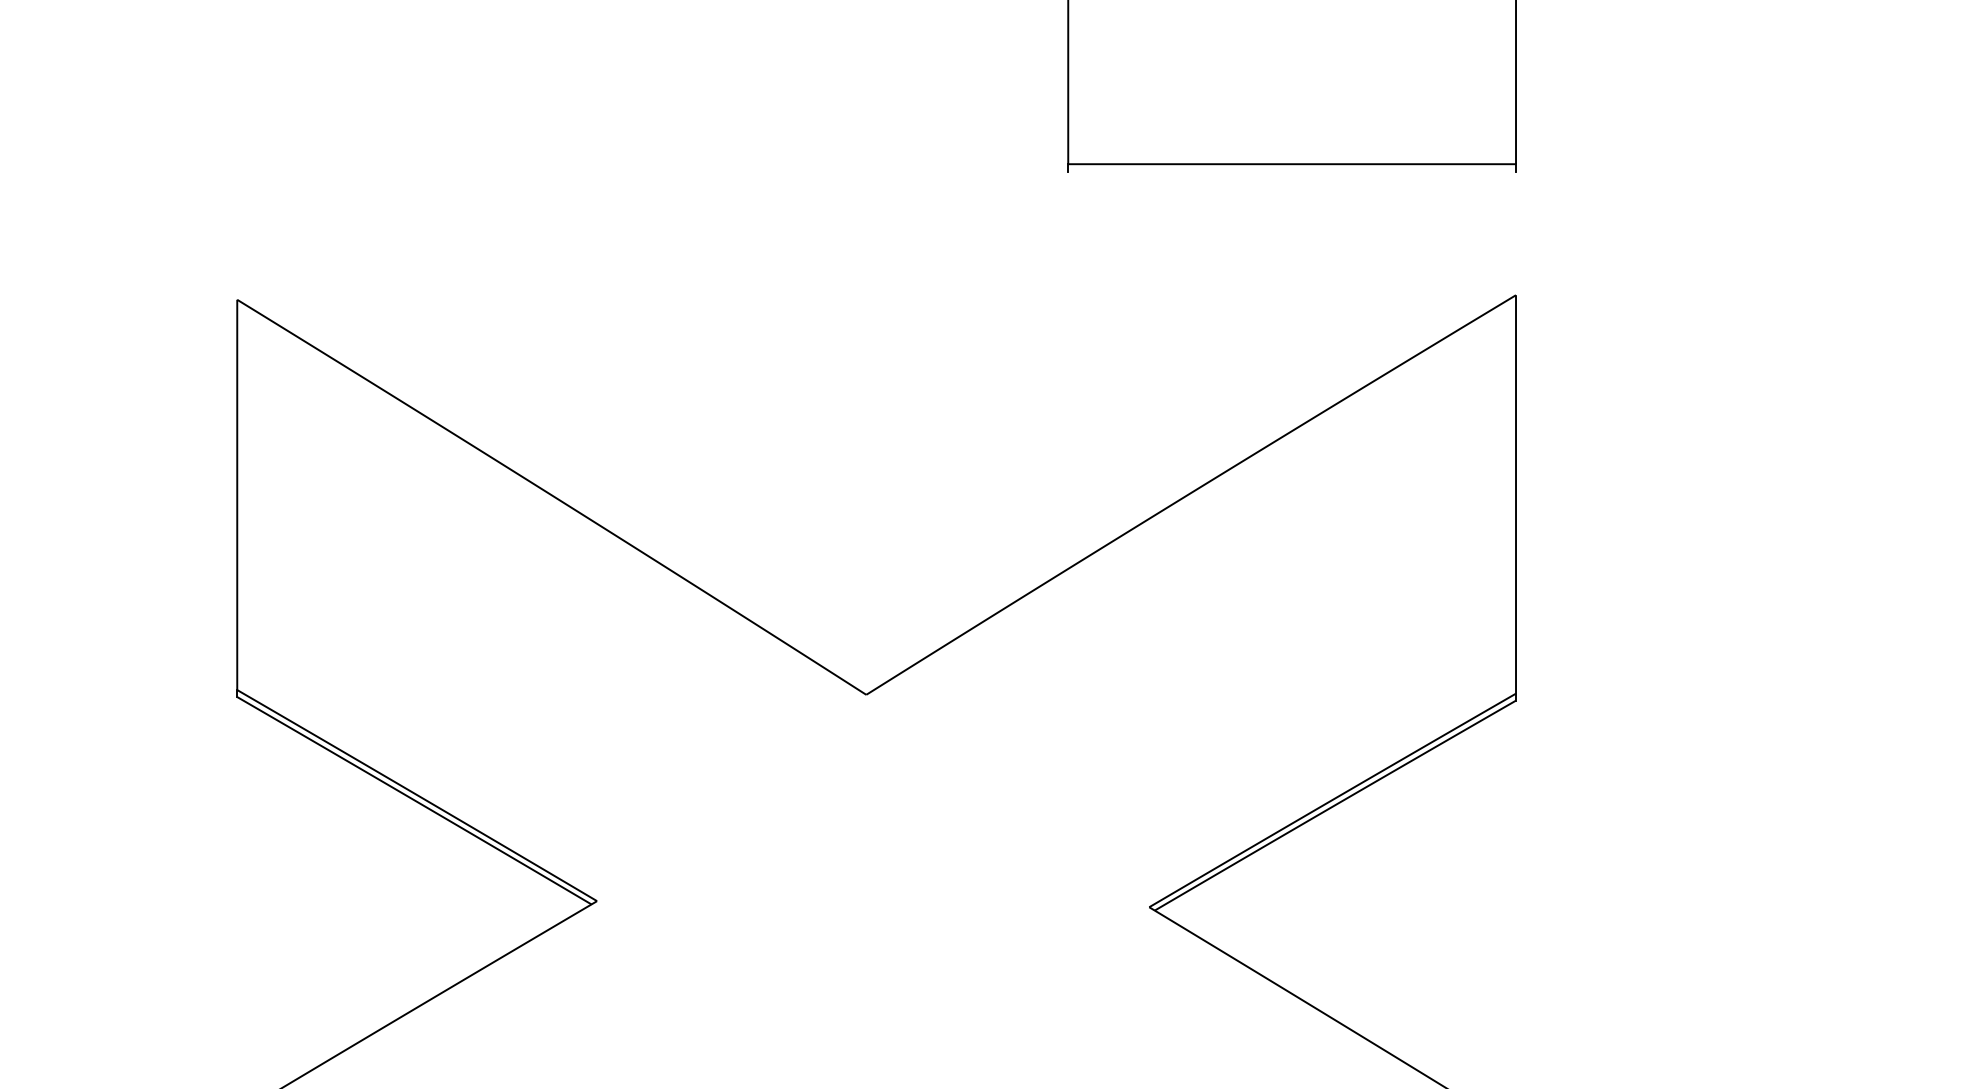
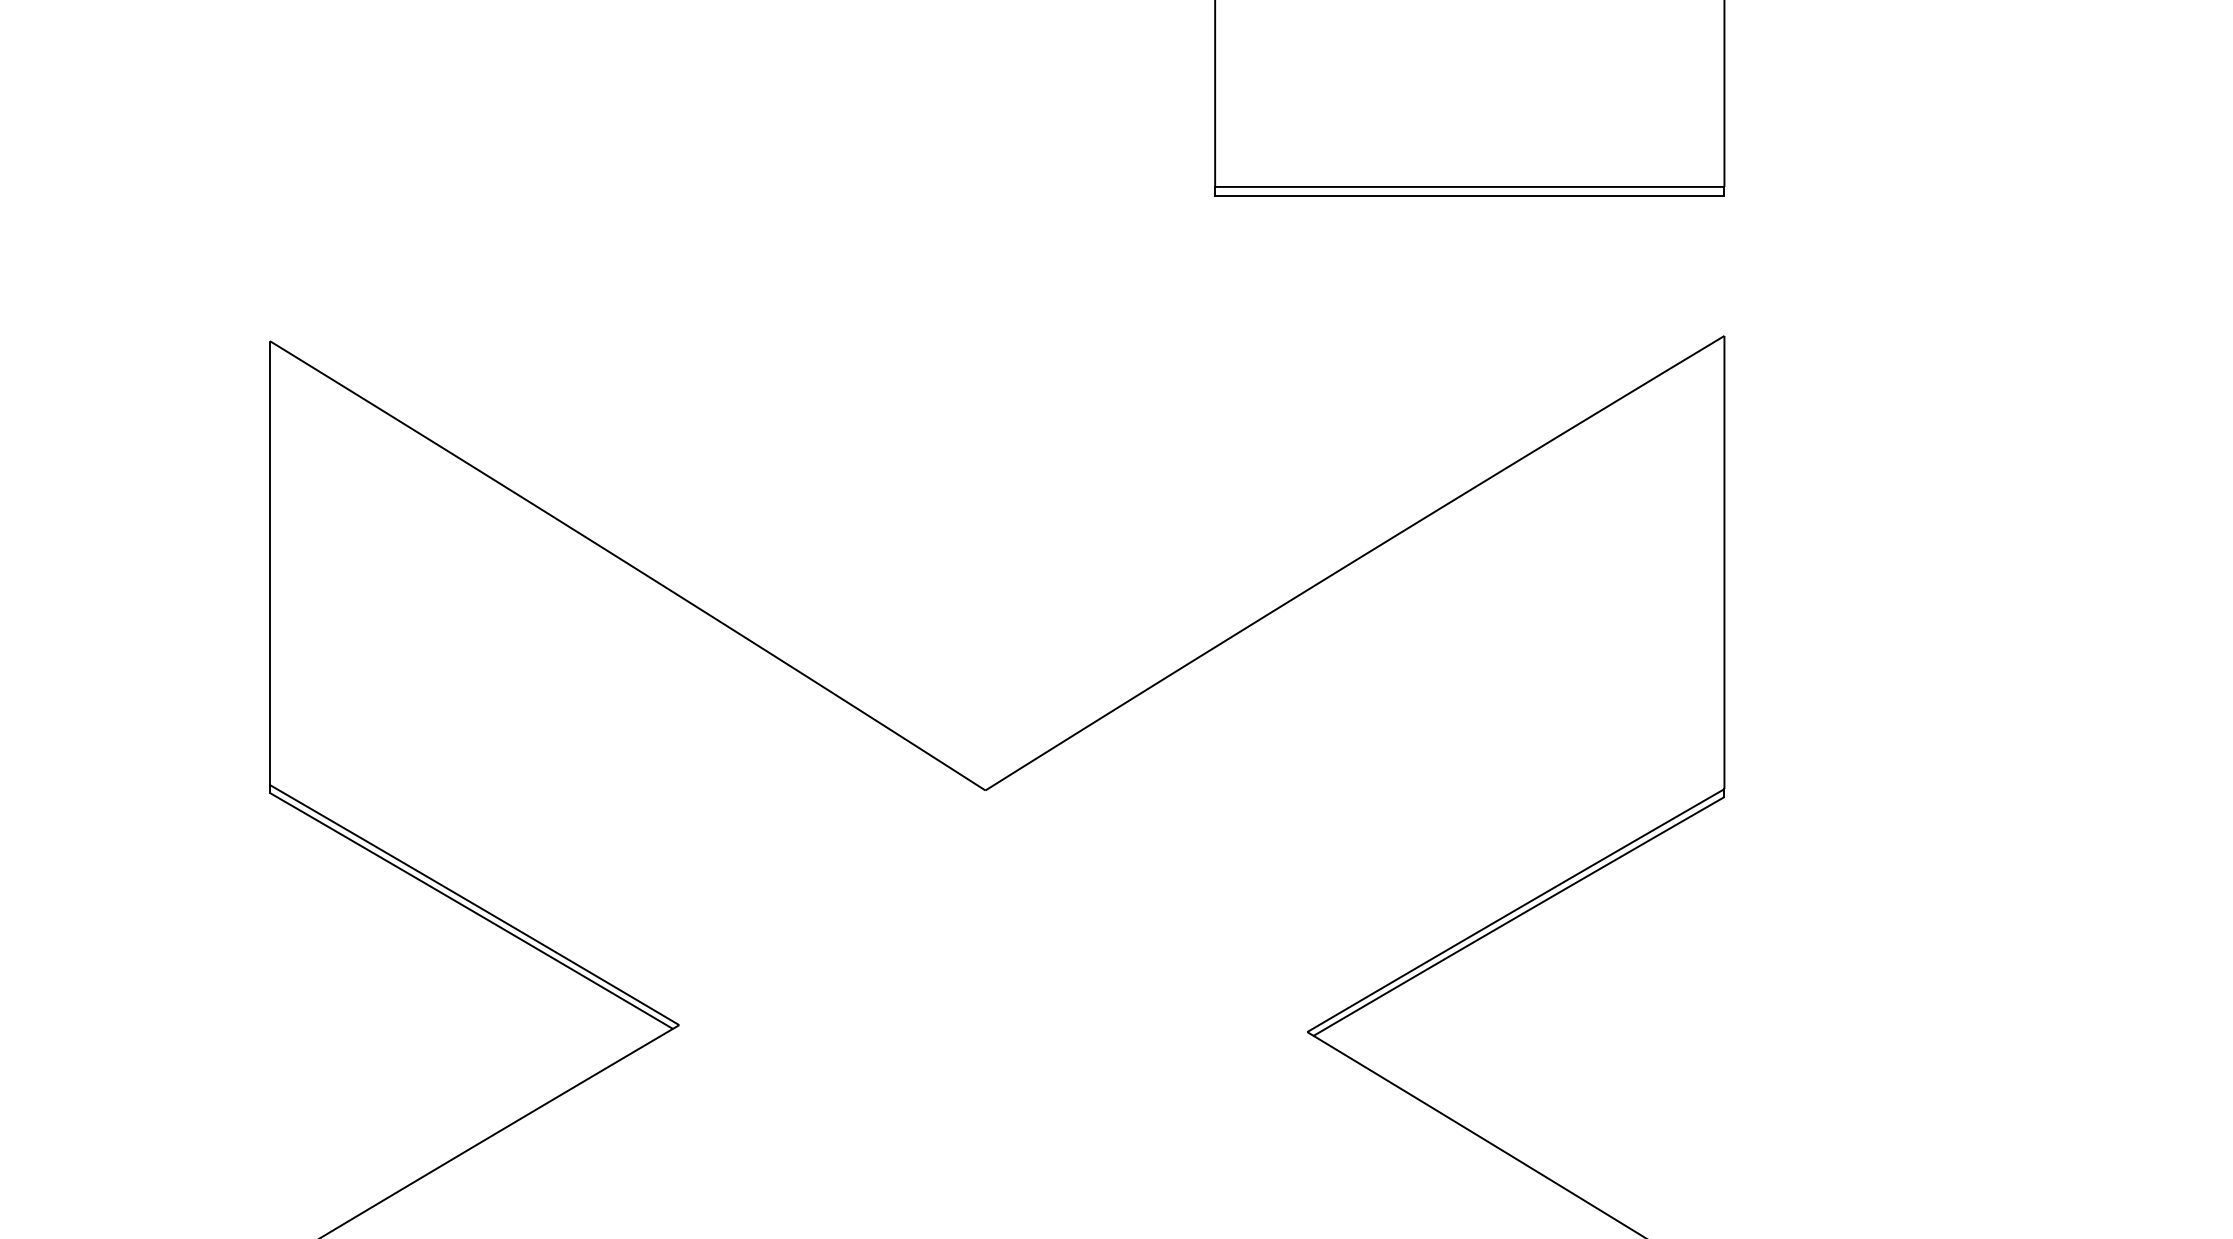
line: (1291, 172) -> (1469, 196), added

